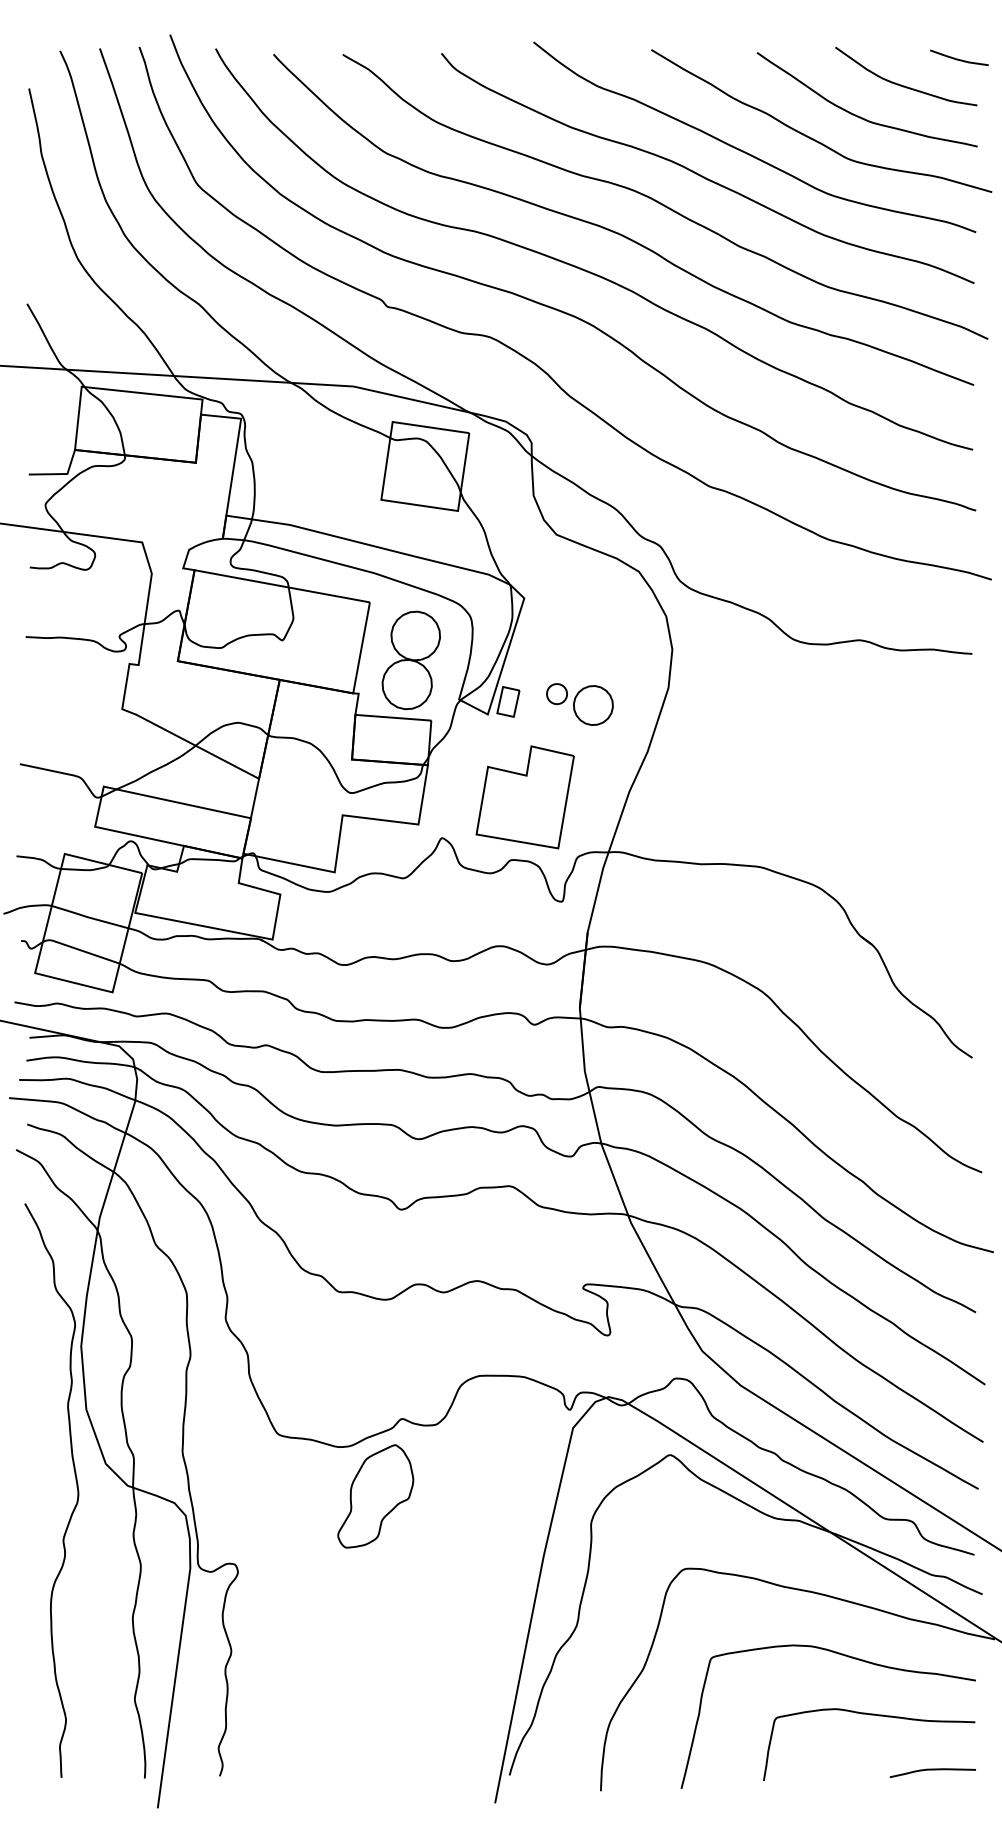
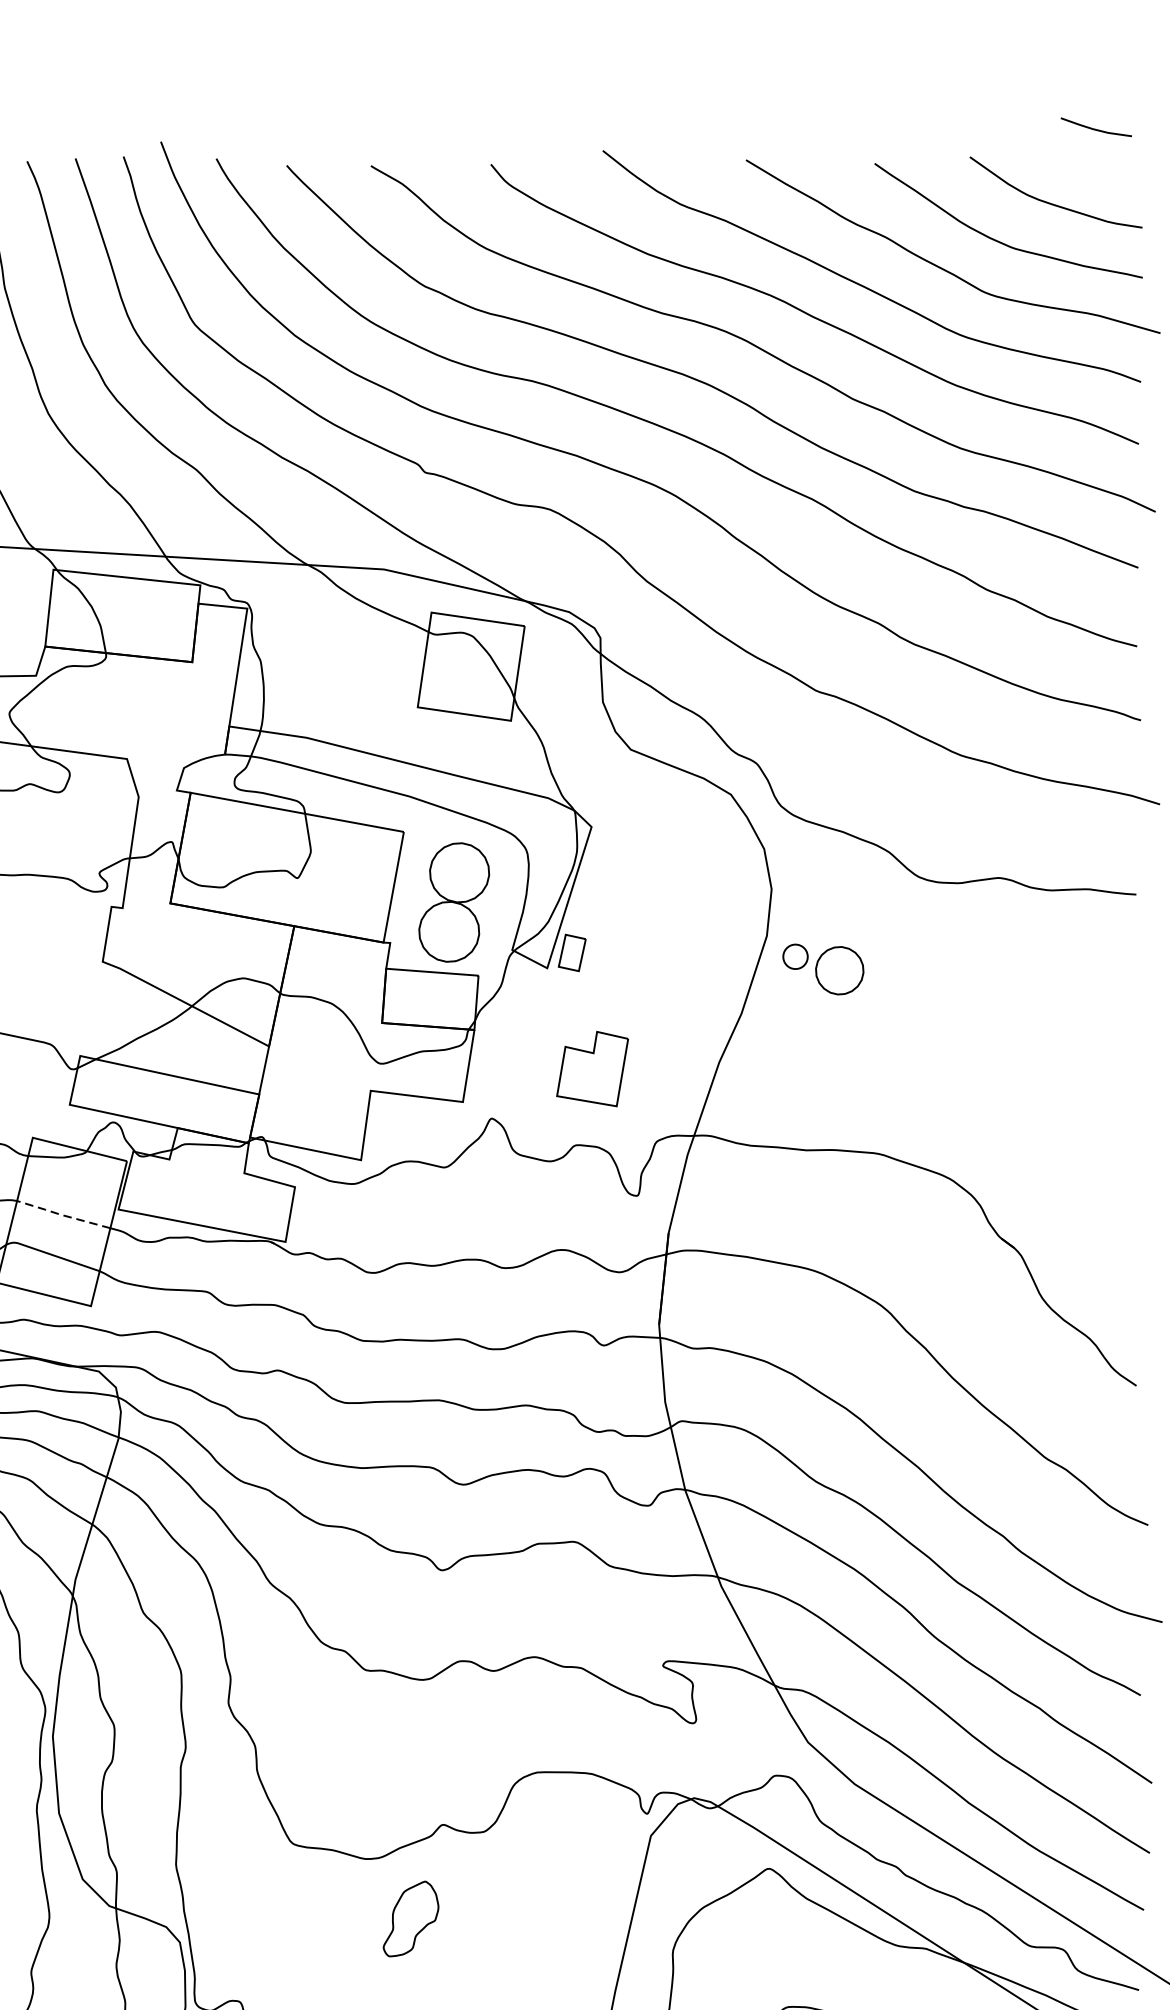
line: (958, 58) -> (1095, 128), moved
part: (579, 704) -> (822, 969), moved
part: (524, 797) -> (591, 1069), size x0.6
line: (88, 917) -> (61, 1215), solid -> dashed
part: (375, 1496) -> (410, 1919), size x0.6

